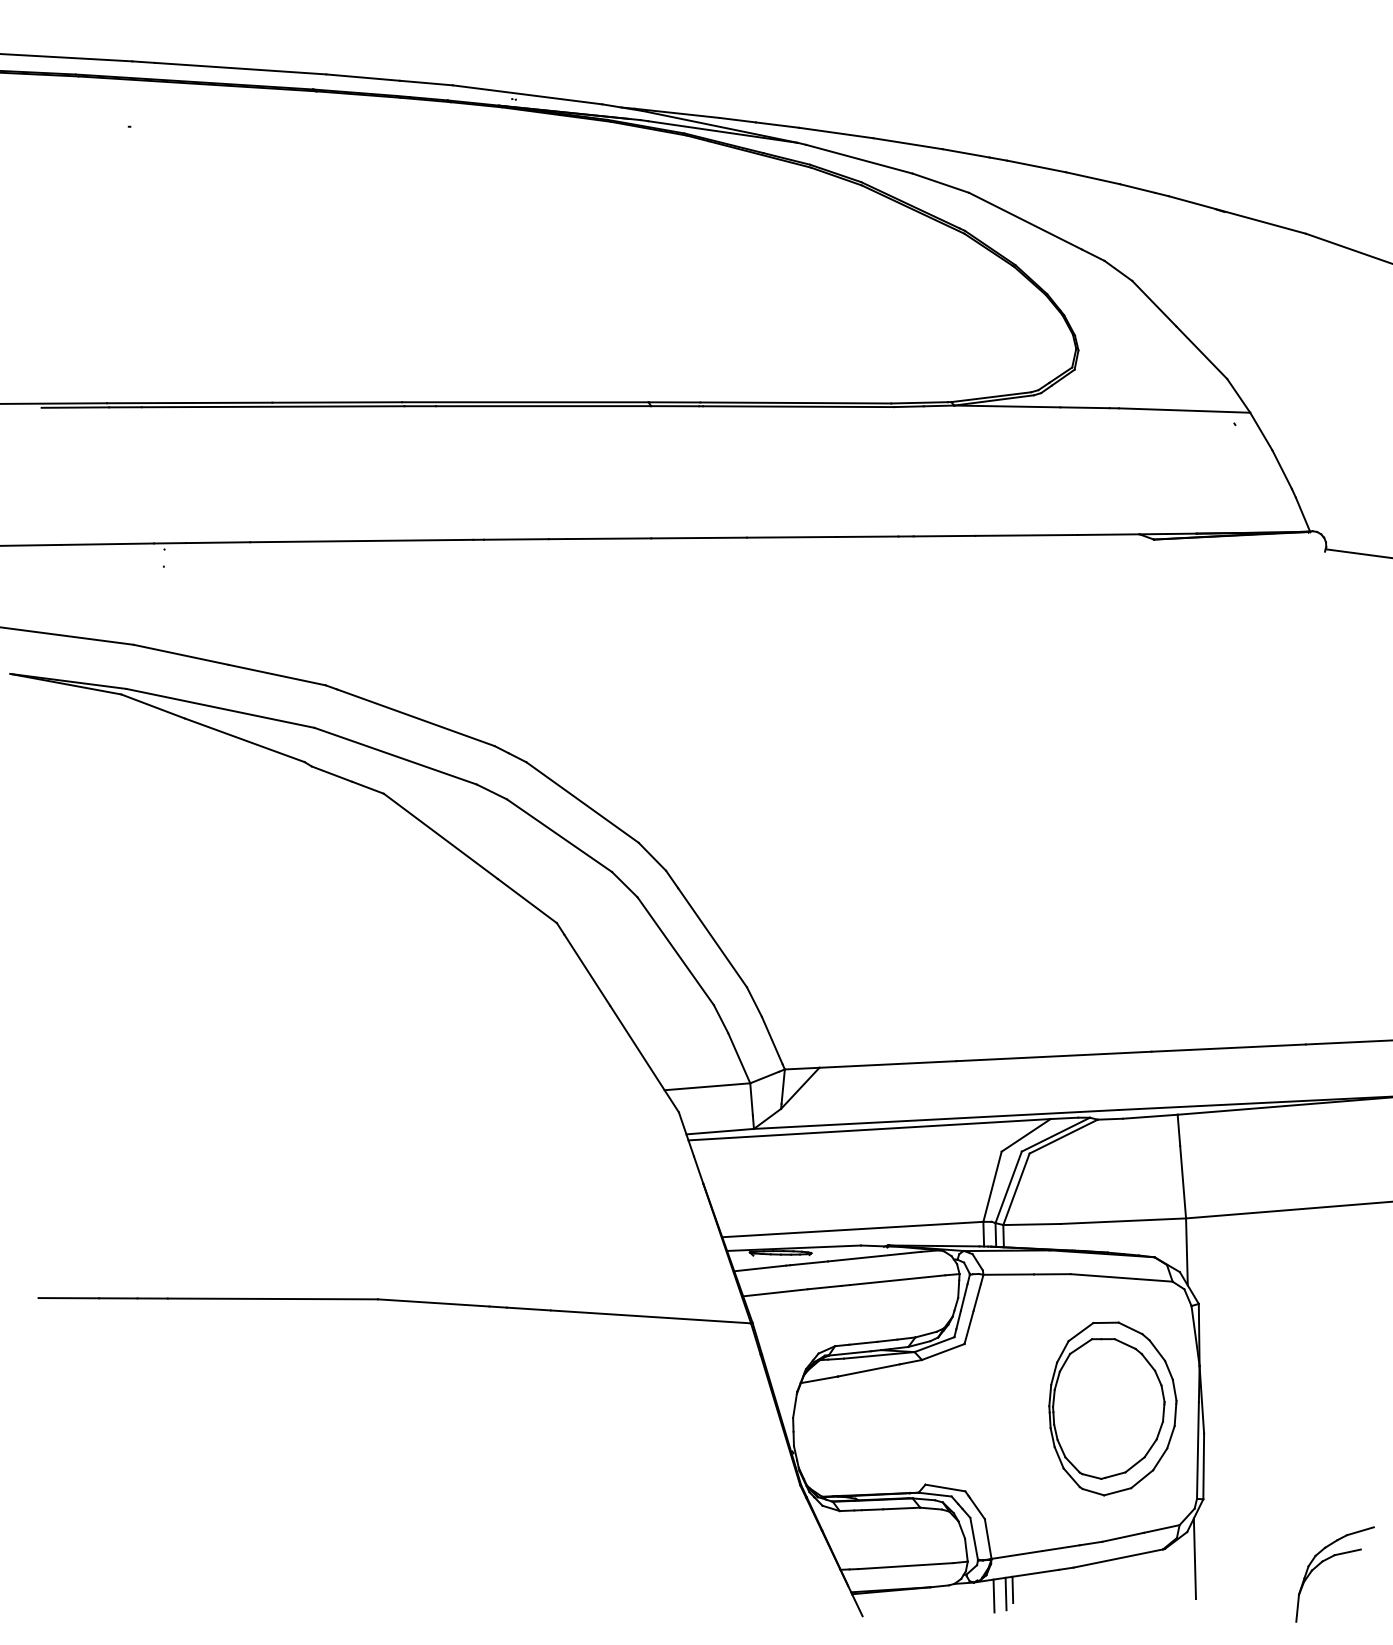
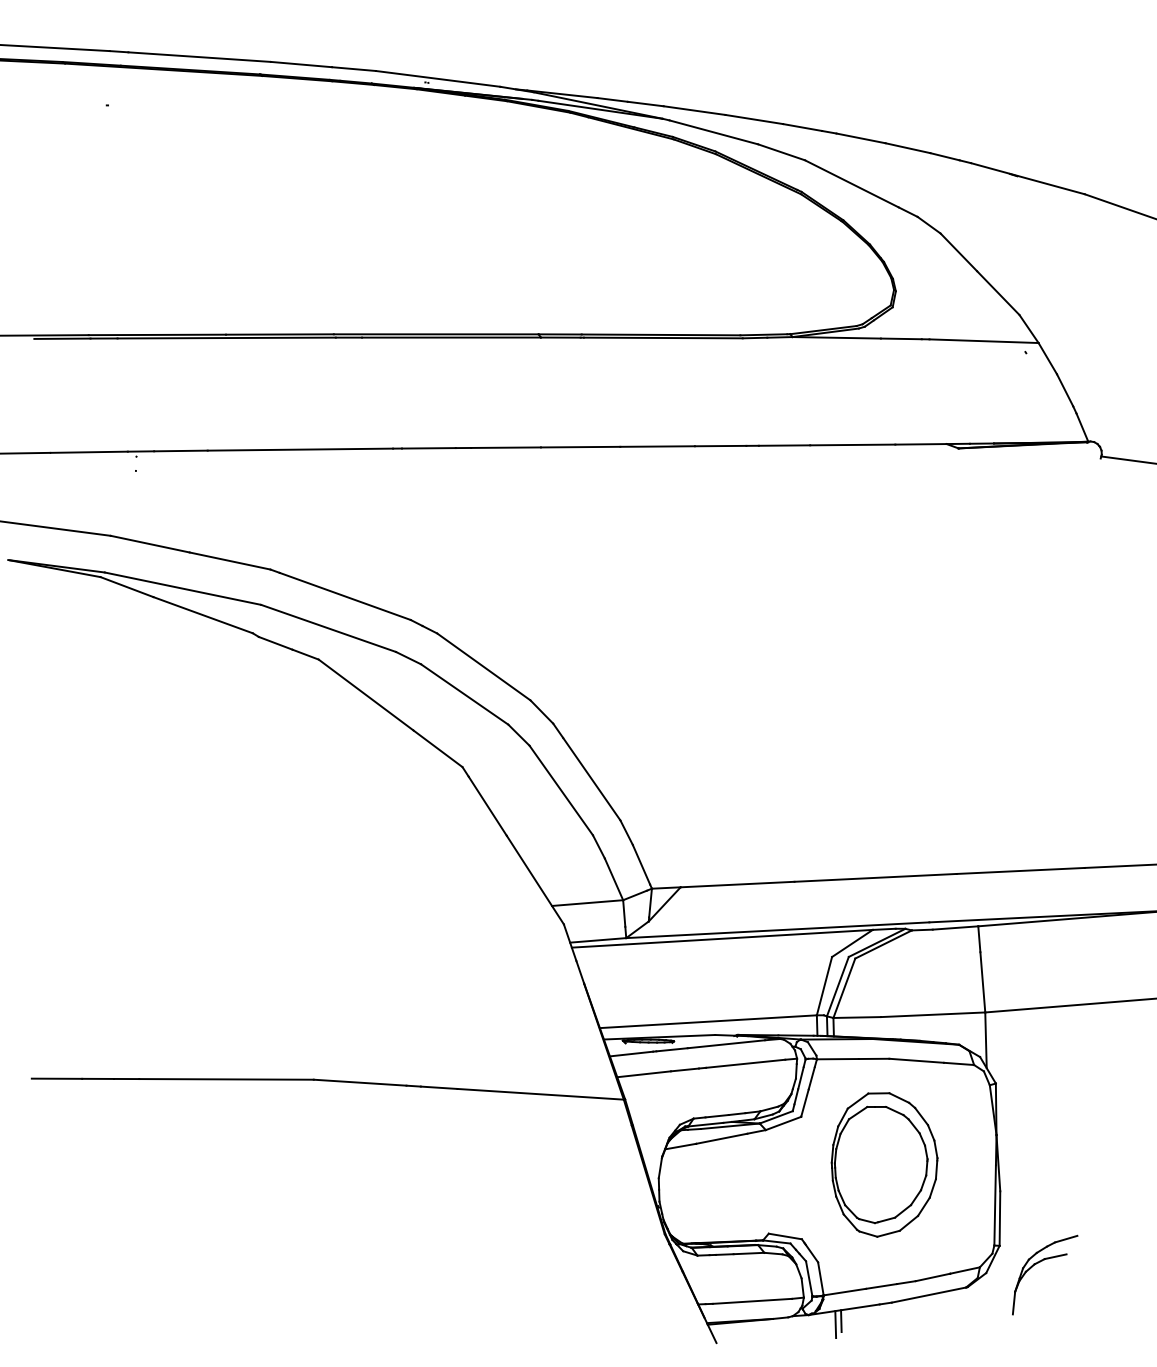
part: (1112, 1408) -> (884, 1164), moved
line: (1194, 1558) -> (992, 1295), removed
part: (1326, 1560) -> (1037, 1263), moved
line: (993, 1595) -> (825, 1325), removed

